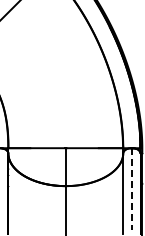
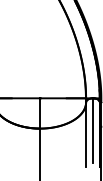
line: (131, 188) -> (92, 130), dashed -> solid

